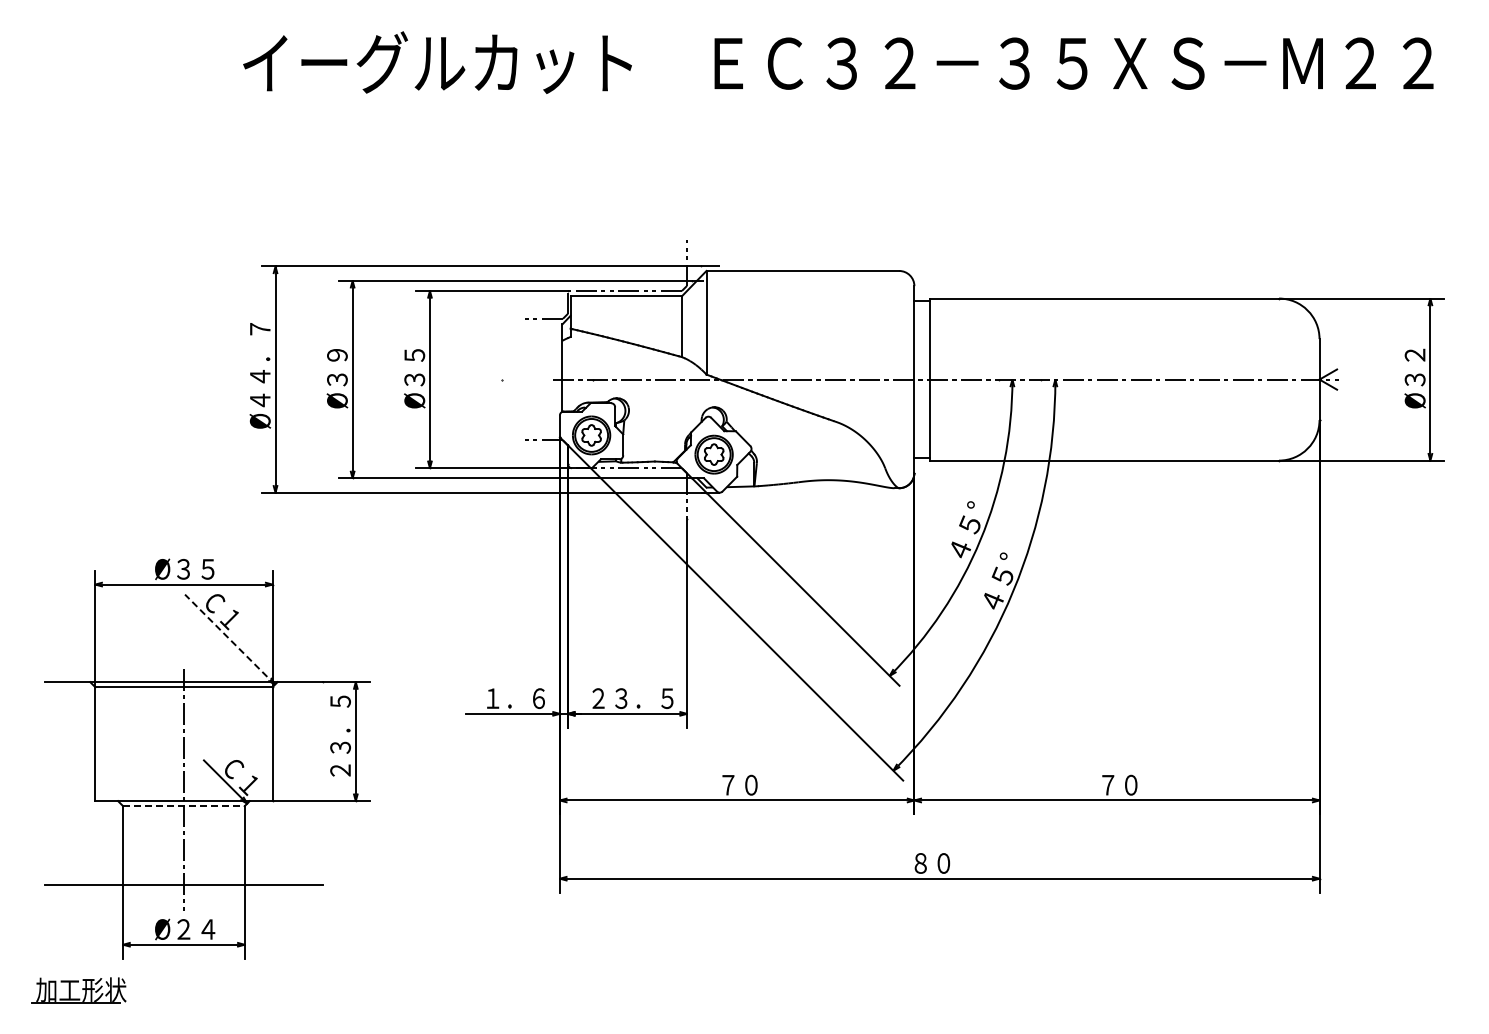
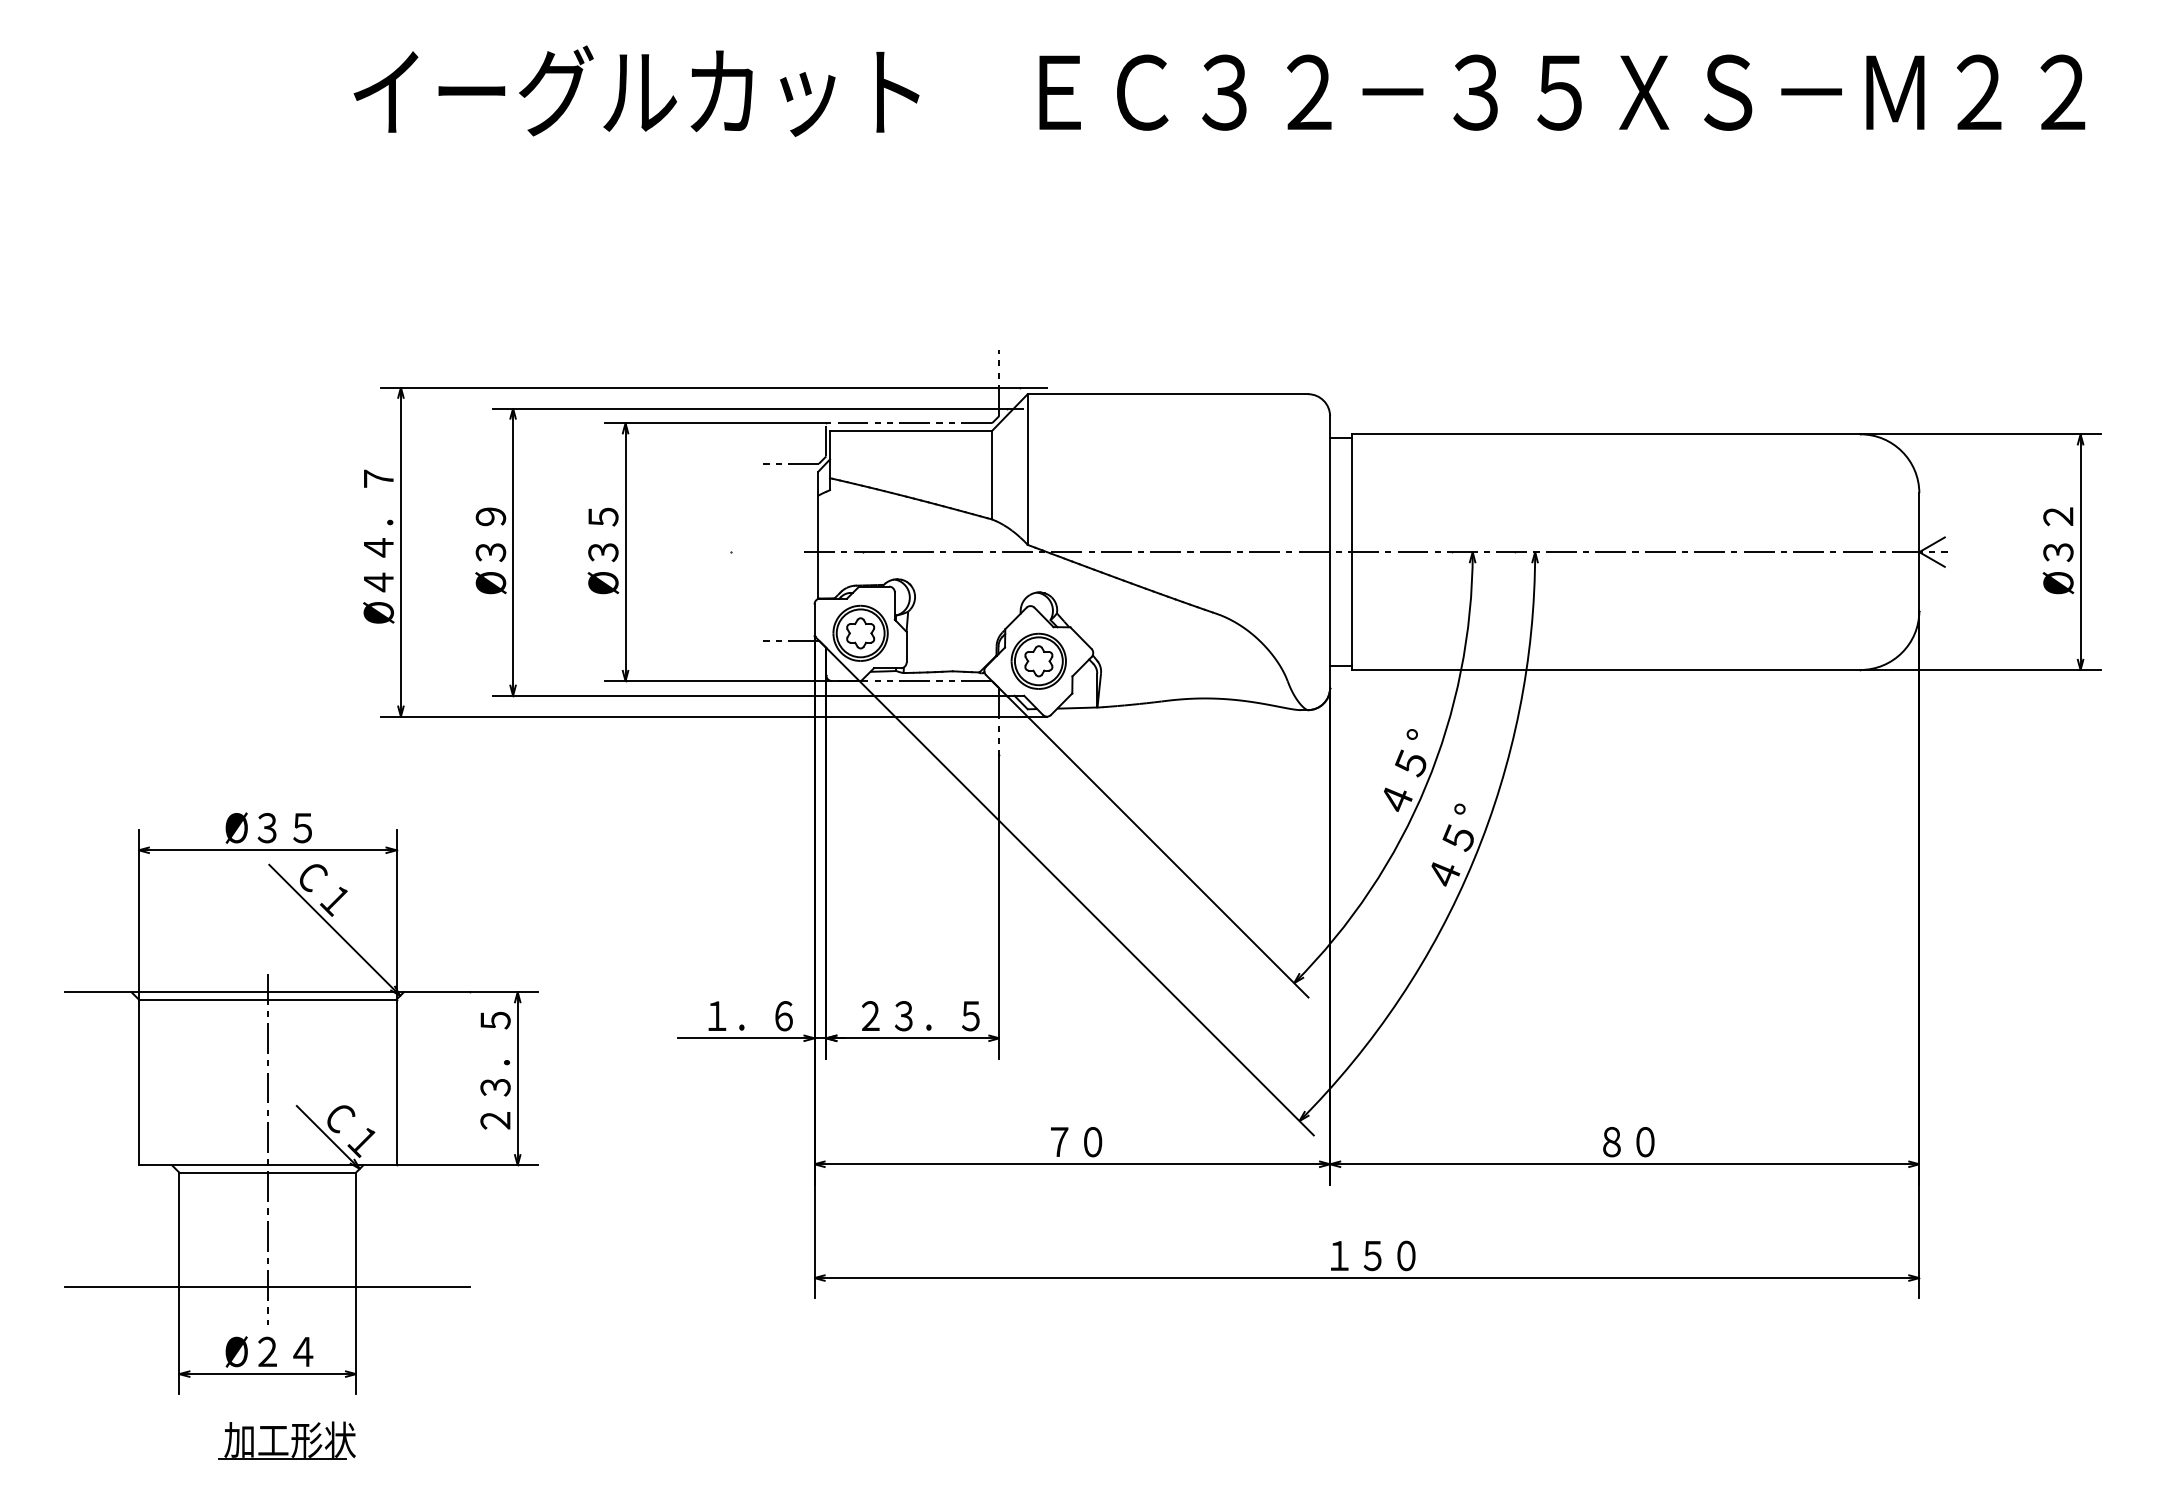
line: (230, 639) -> (335, 930), dashed -> solid
text: (1108, 784) -> (1612, 1141), ７０ -> ８０
line: (183, 806) -> (267, 1173), dashed -> solid
text: (943, 863) -> (1372, 1255), ８０ -> １５０
part: (78, 990) -> (285, 1440), moved

